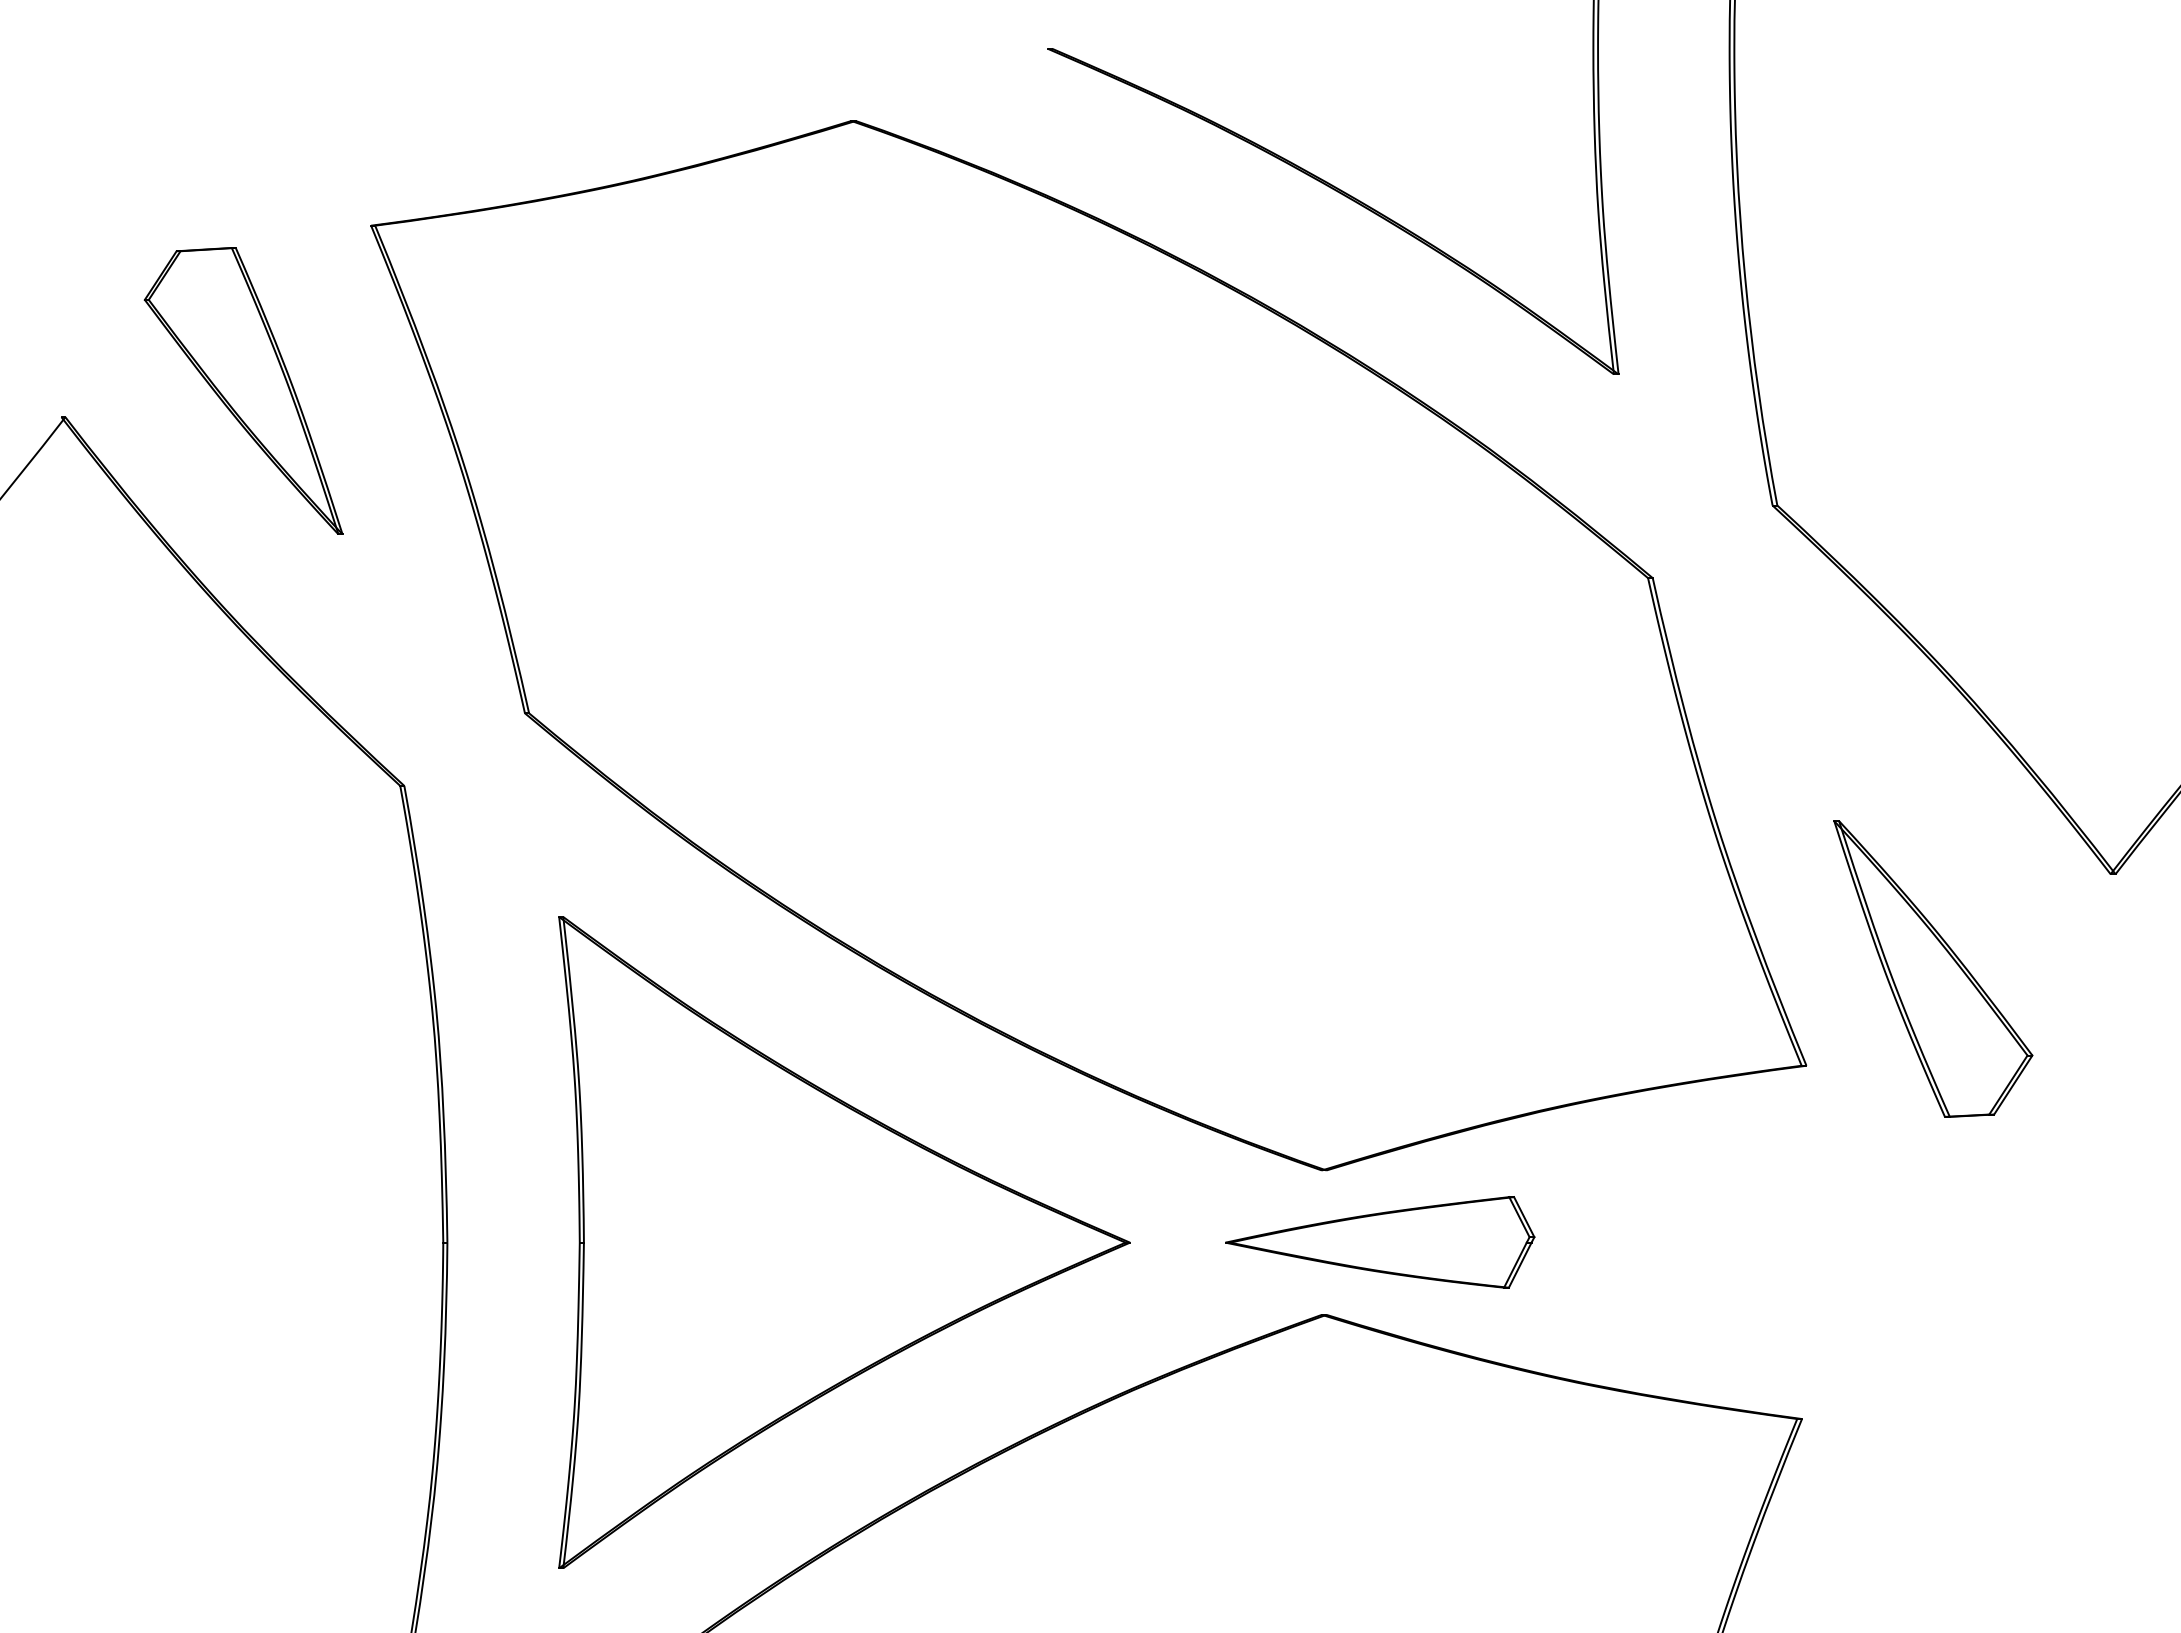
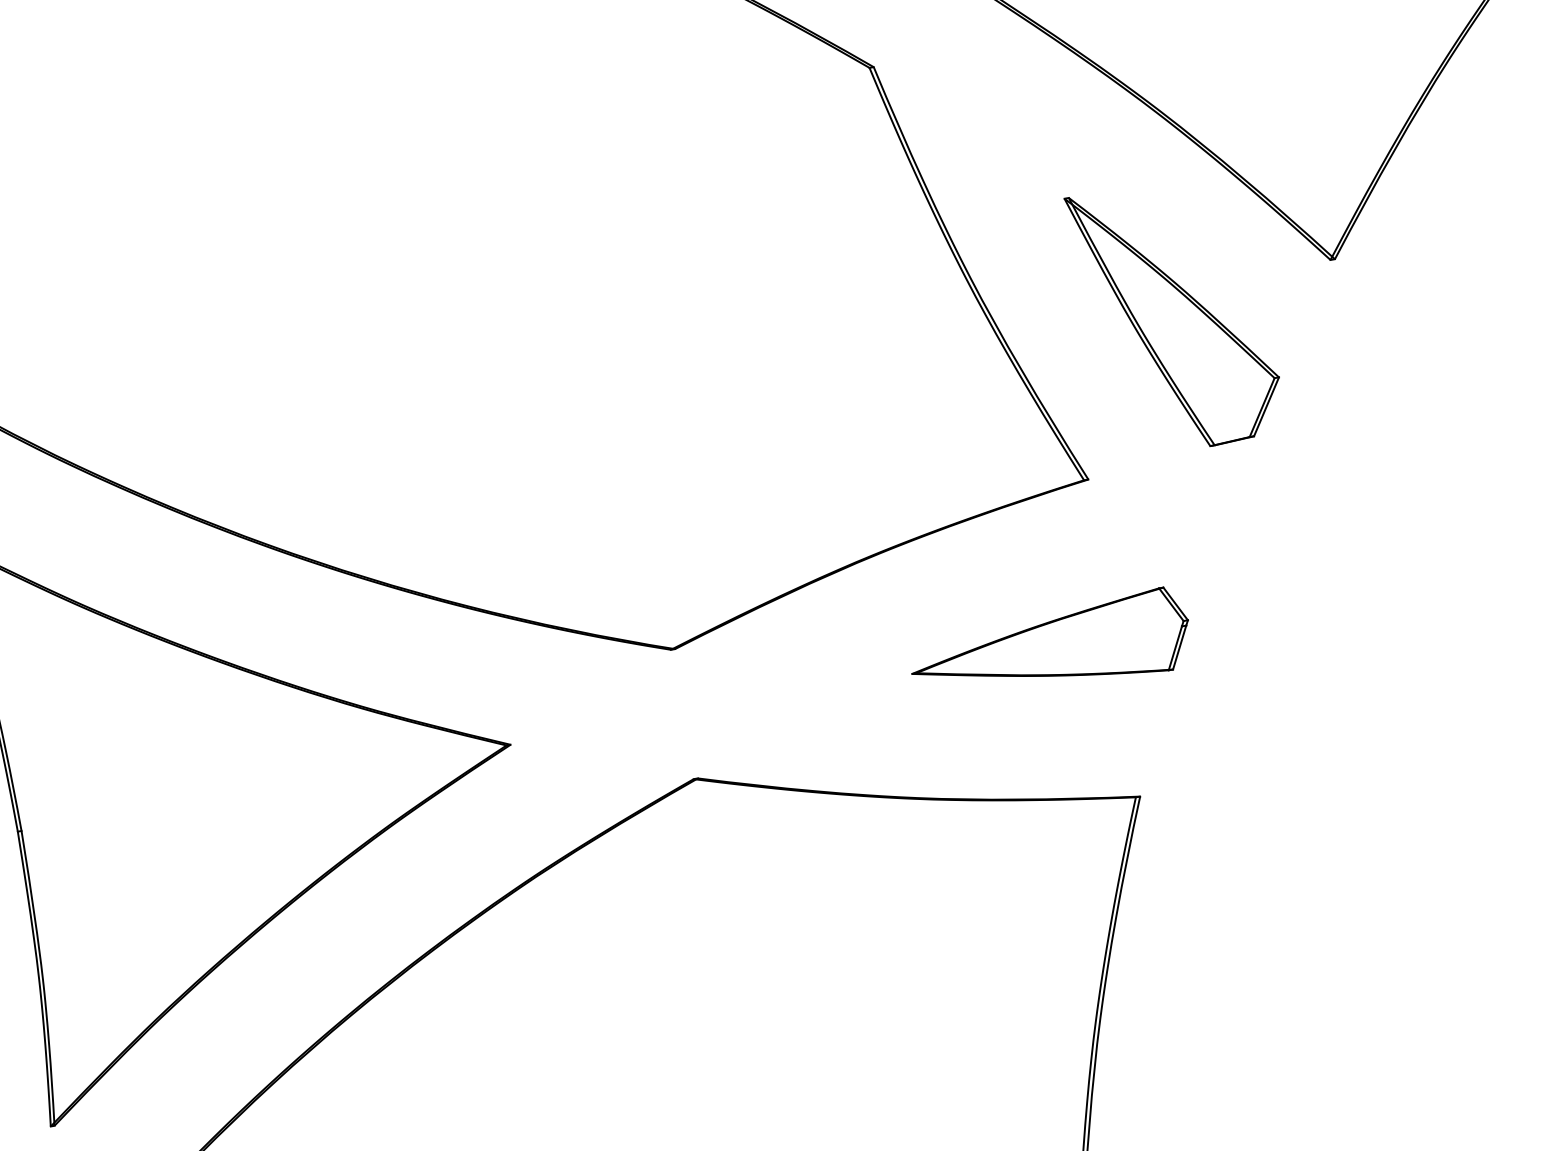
part: (1933, 968) -> (1176, 315), moved
part: (1380, 1242) -> (1050, 649), moved

